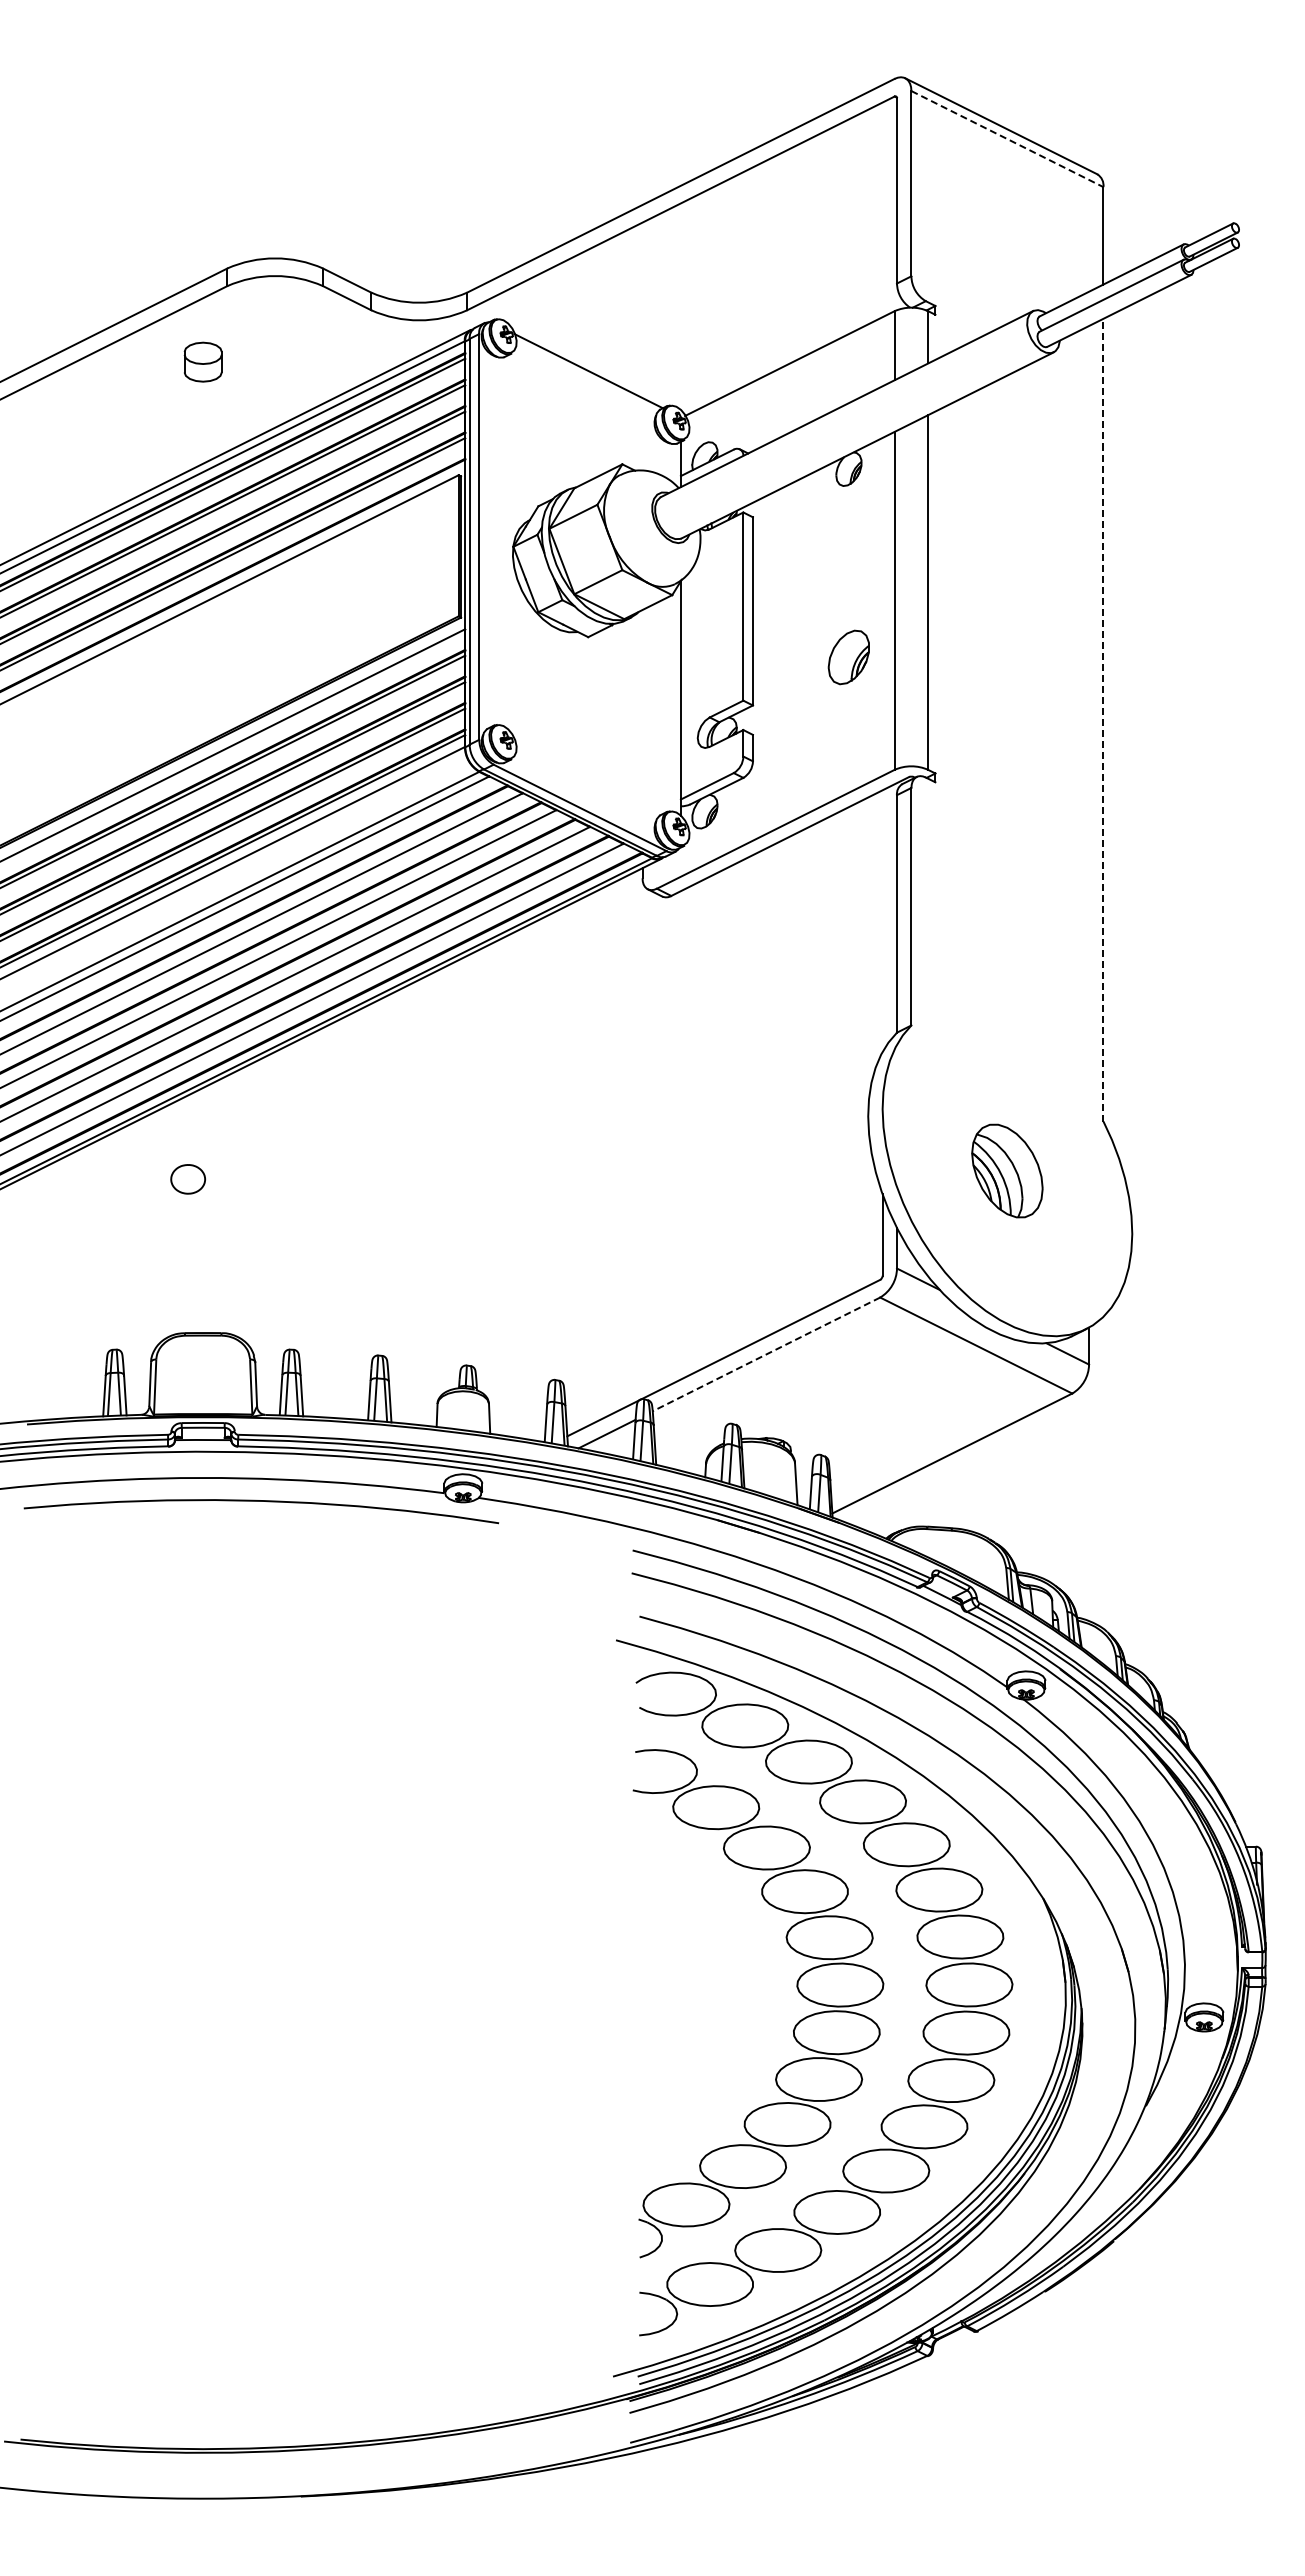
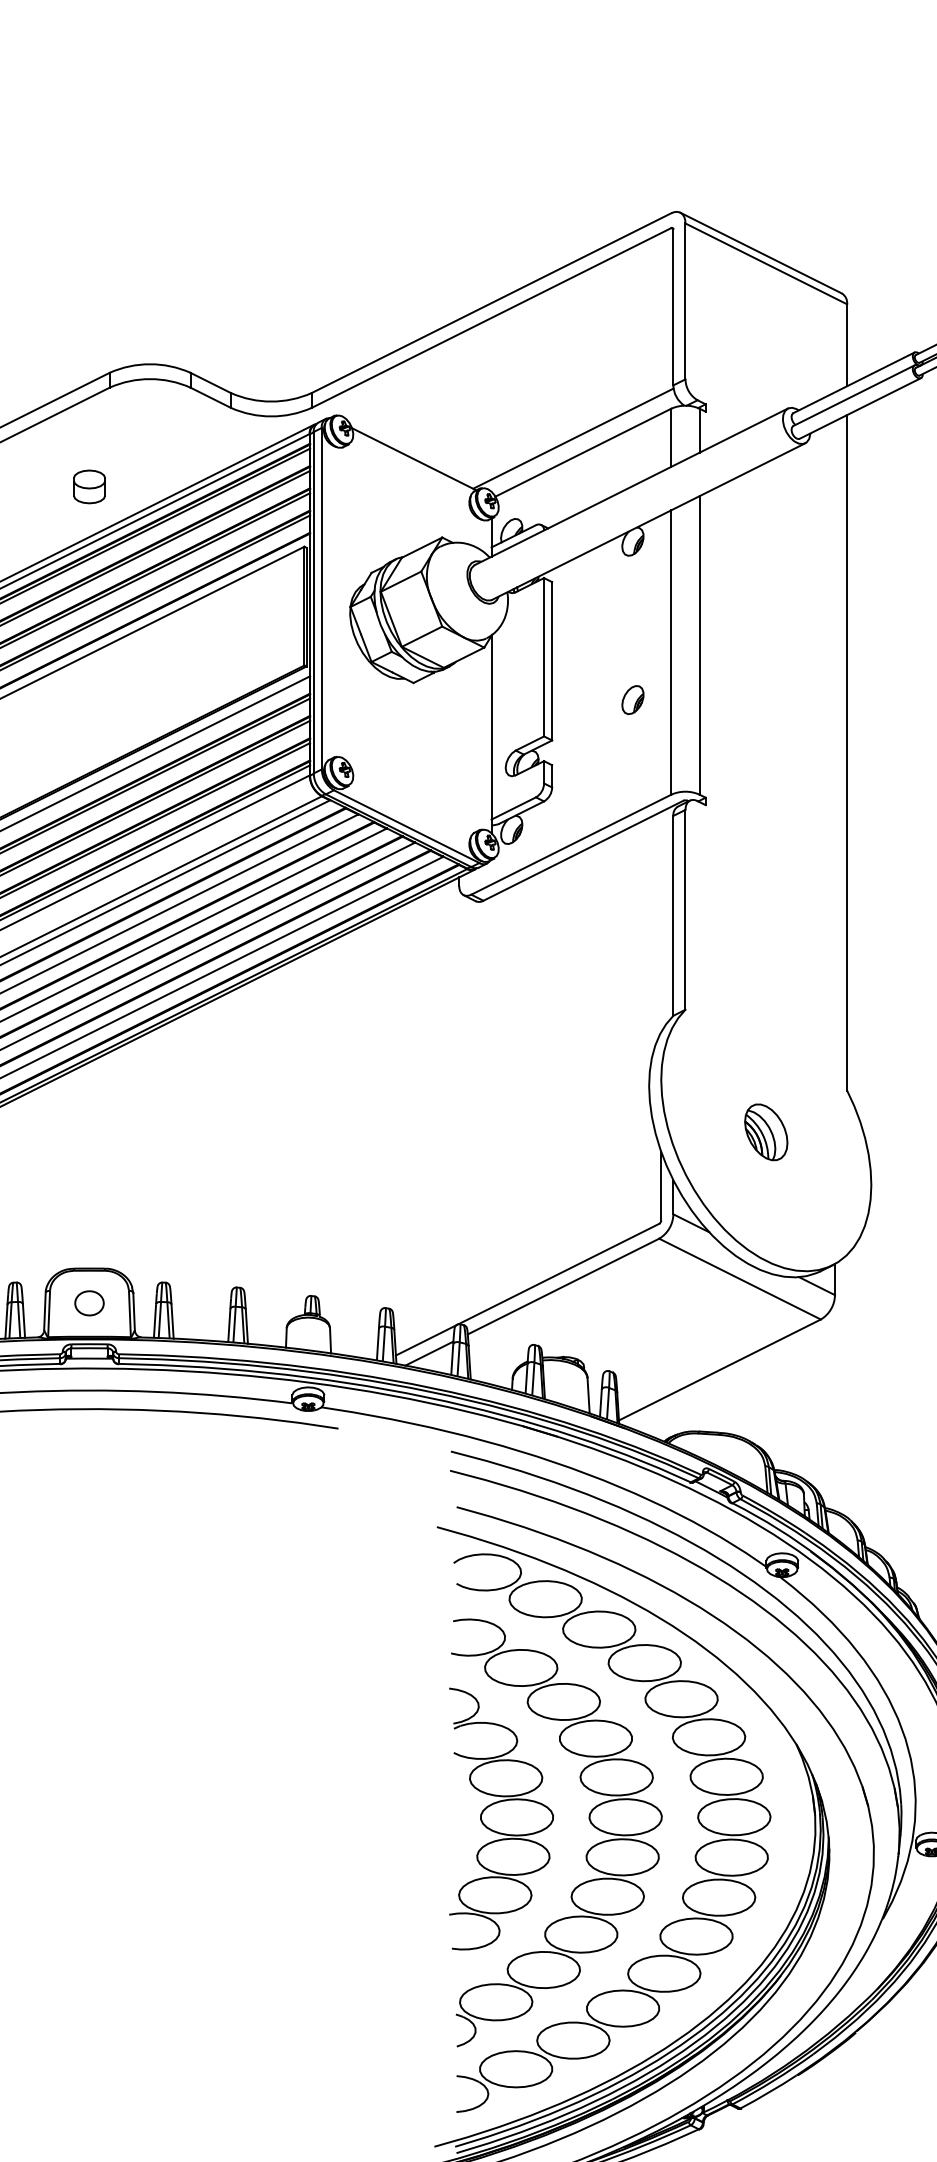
line: (1007, 139) -> (766, 264), dashed -> solid
line: (778, 346) -> (573, 438), added
part: (202, 361) -> (88, 486), moved
part: (848, 657) -> (632, 700), size x0.62
line: (1103, 719) -> (847, 752), dashed -> solid
part: (1007, 1171) -> (766, 1132), size x0.71
part: (187, 1179) -> (88, 1303), moved
line: (766, 1354) -> (563, 1286), dashed -> solid
part: (692, 1987) -> (501, 1819), added

